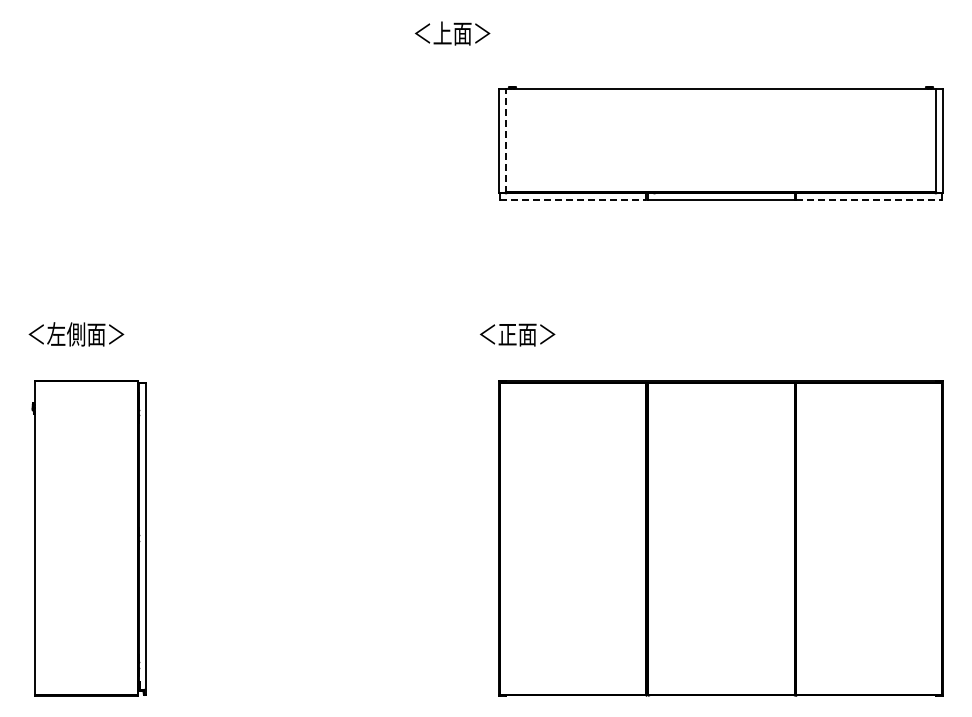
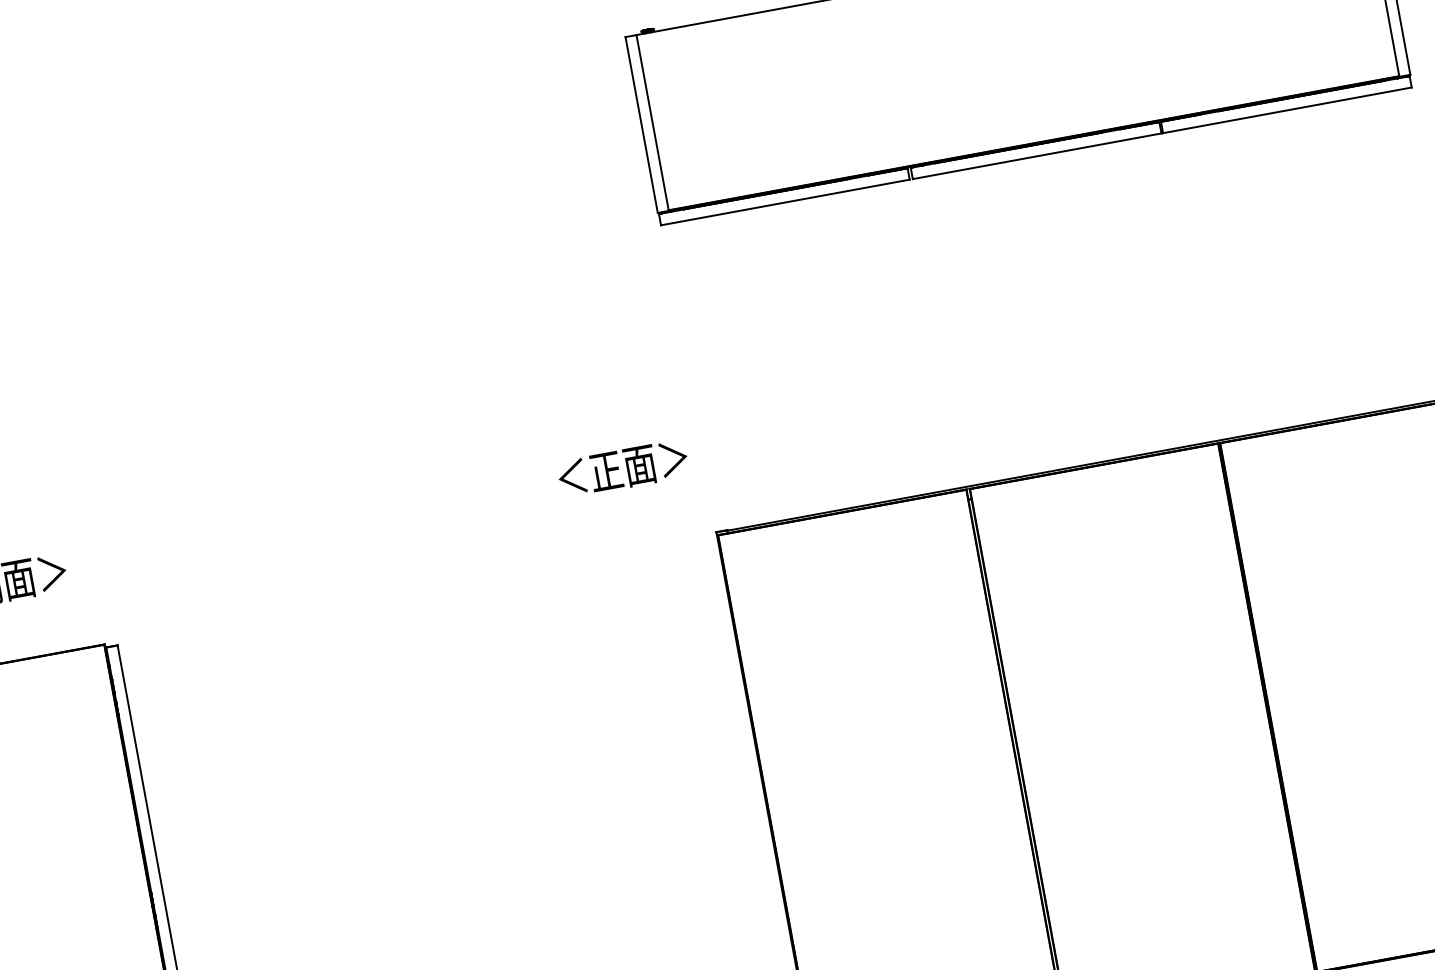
line: (505, 140) -> (652, 122), dashed -> solid
line: (573, 200) -> (786, 203), dashed -> solid
line: (869, 200) -> (1288, 110), dashed -> solid
text: (517, 334) -> (622, 468), moved

